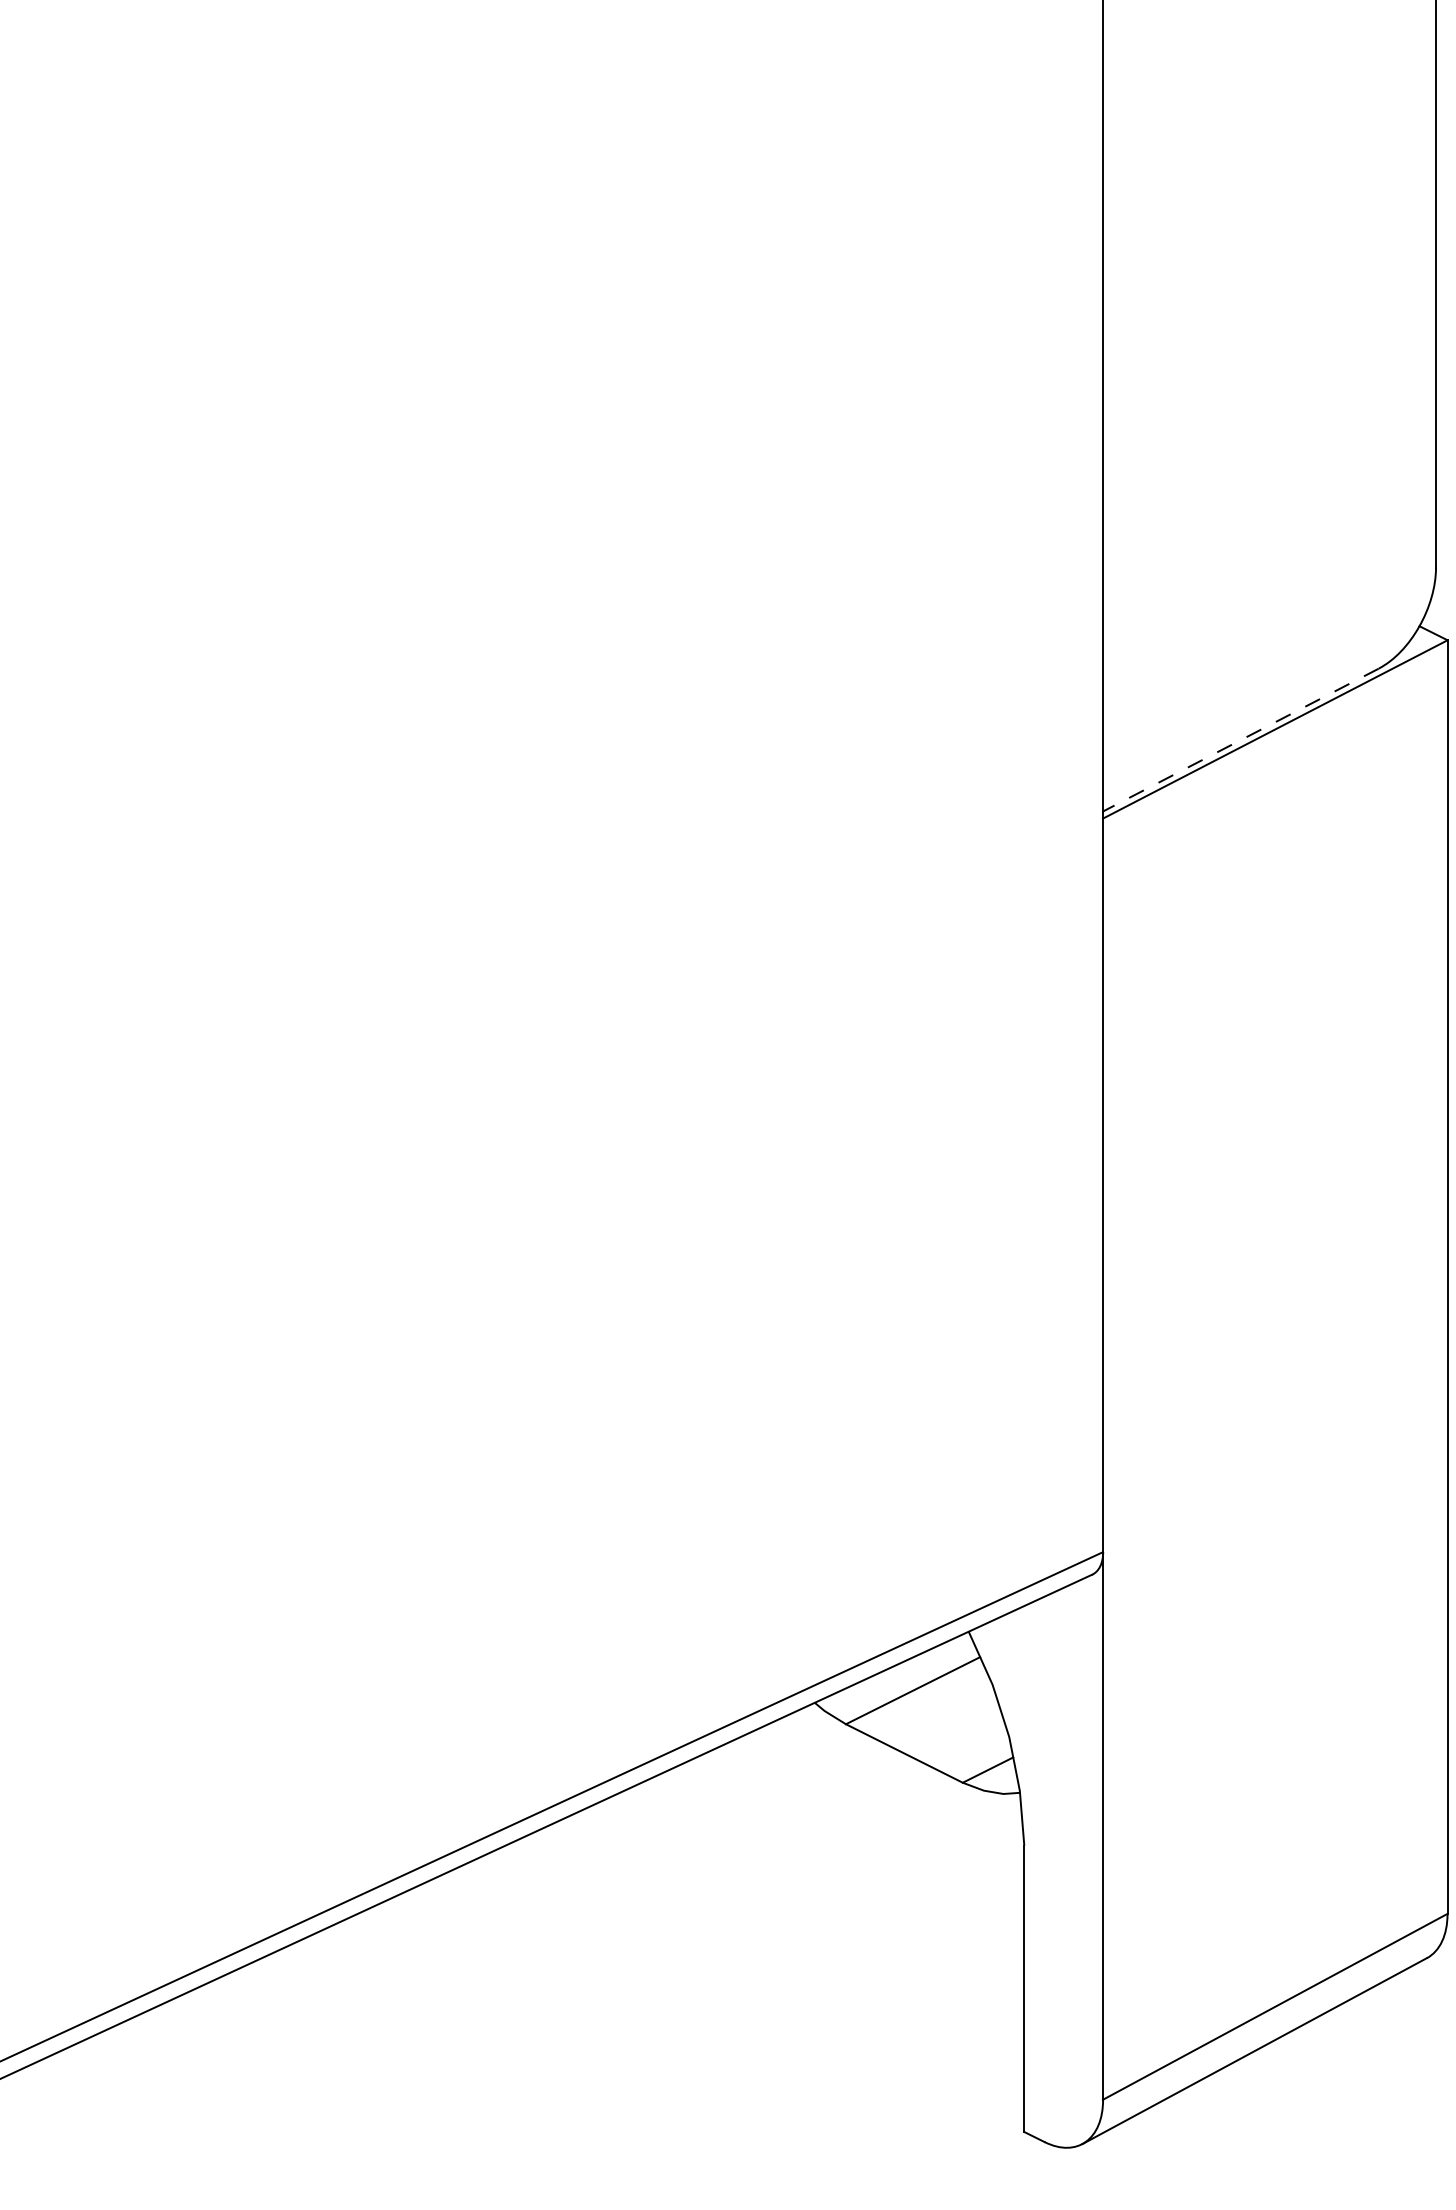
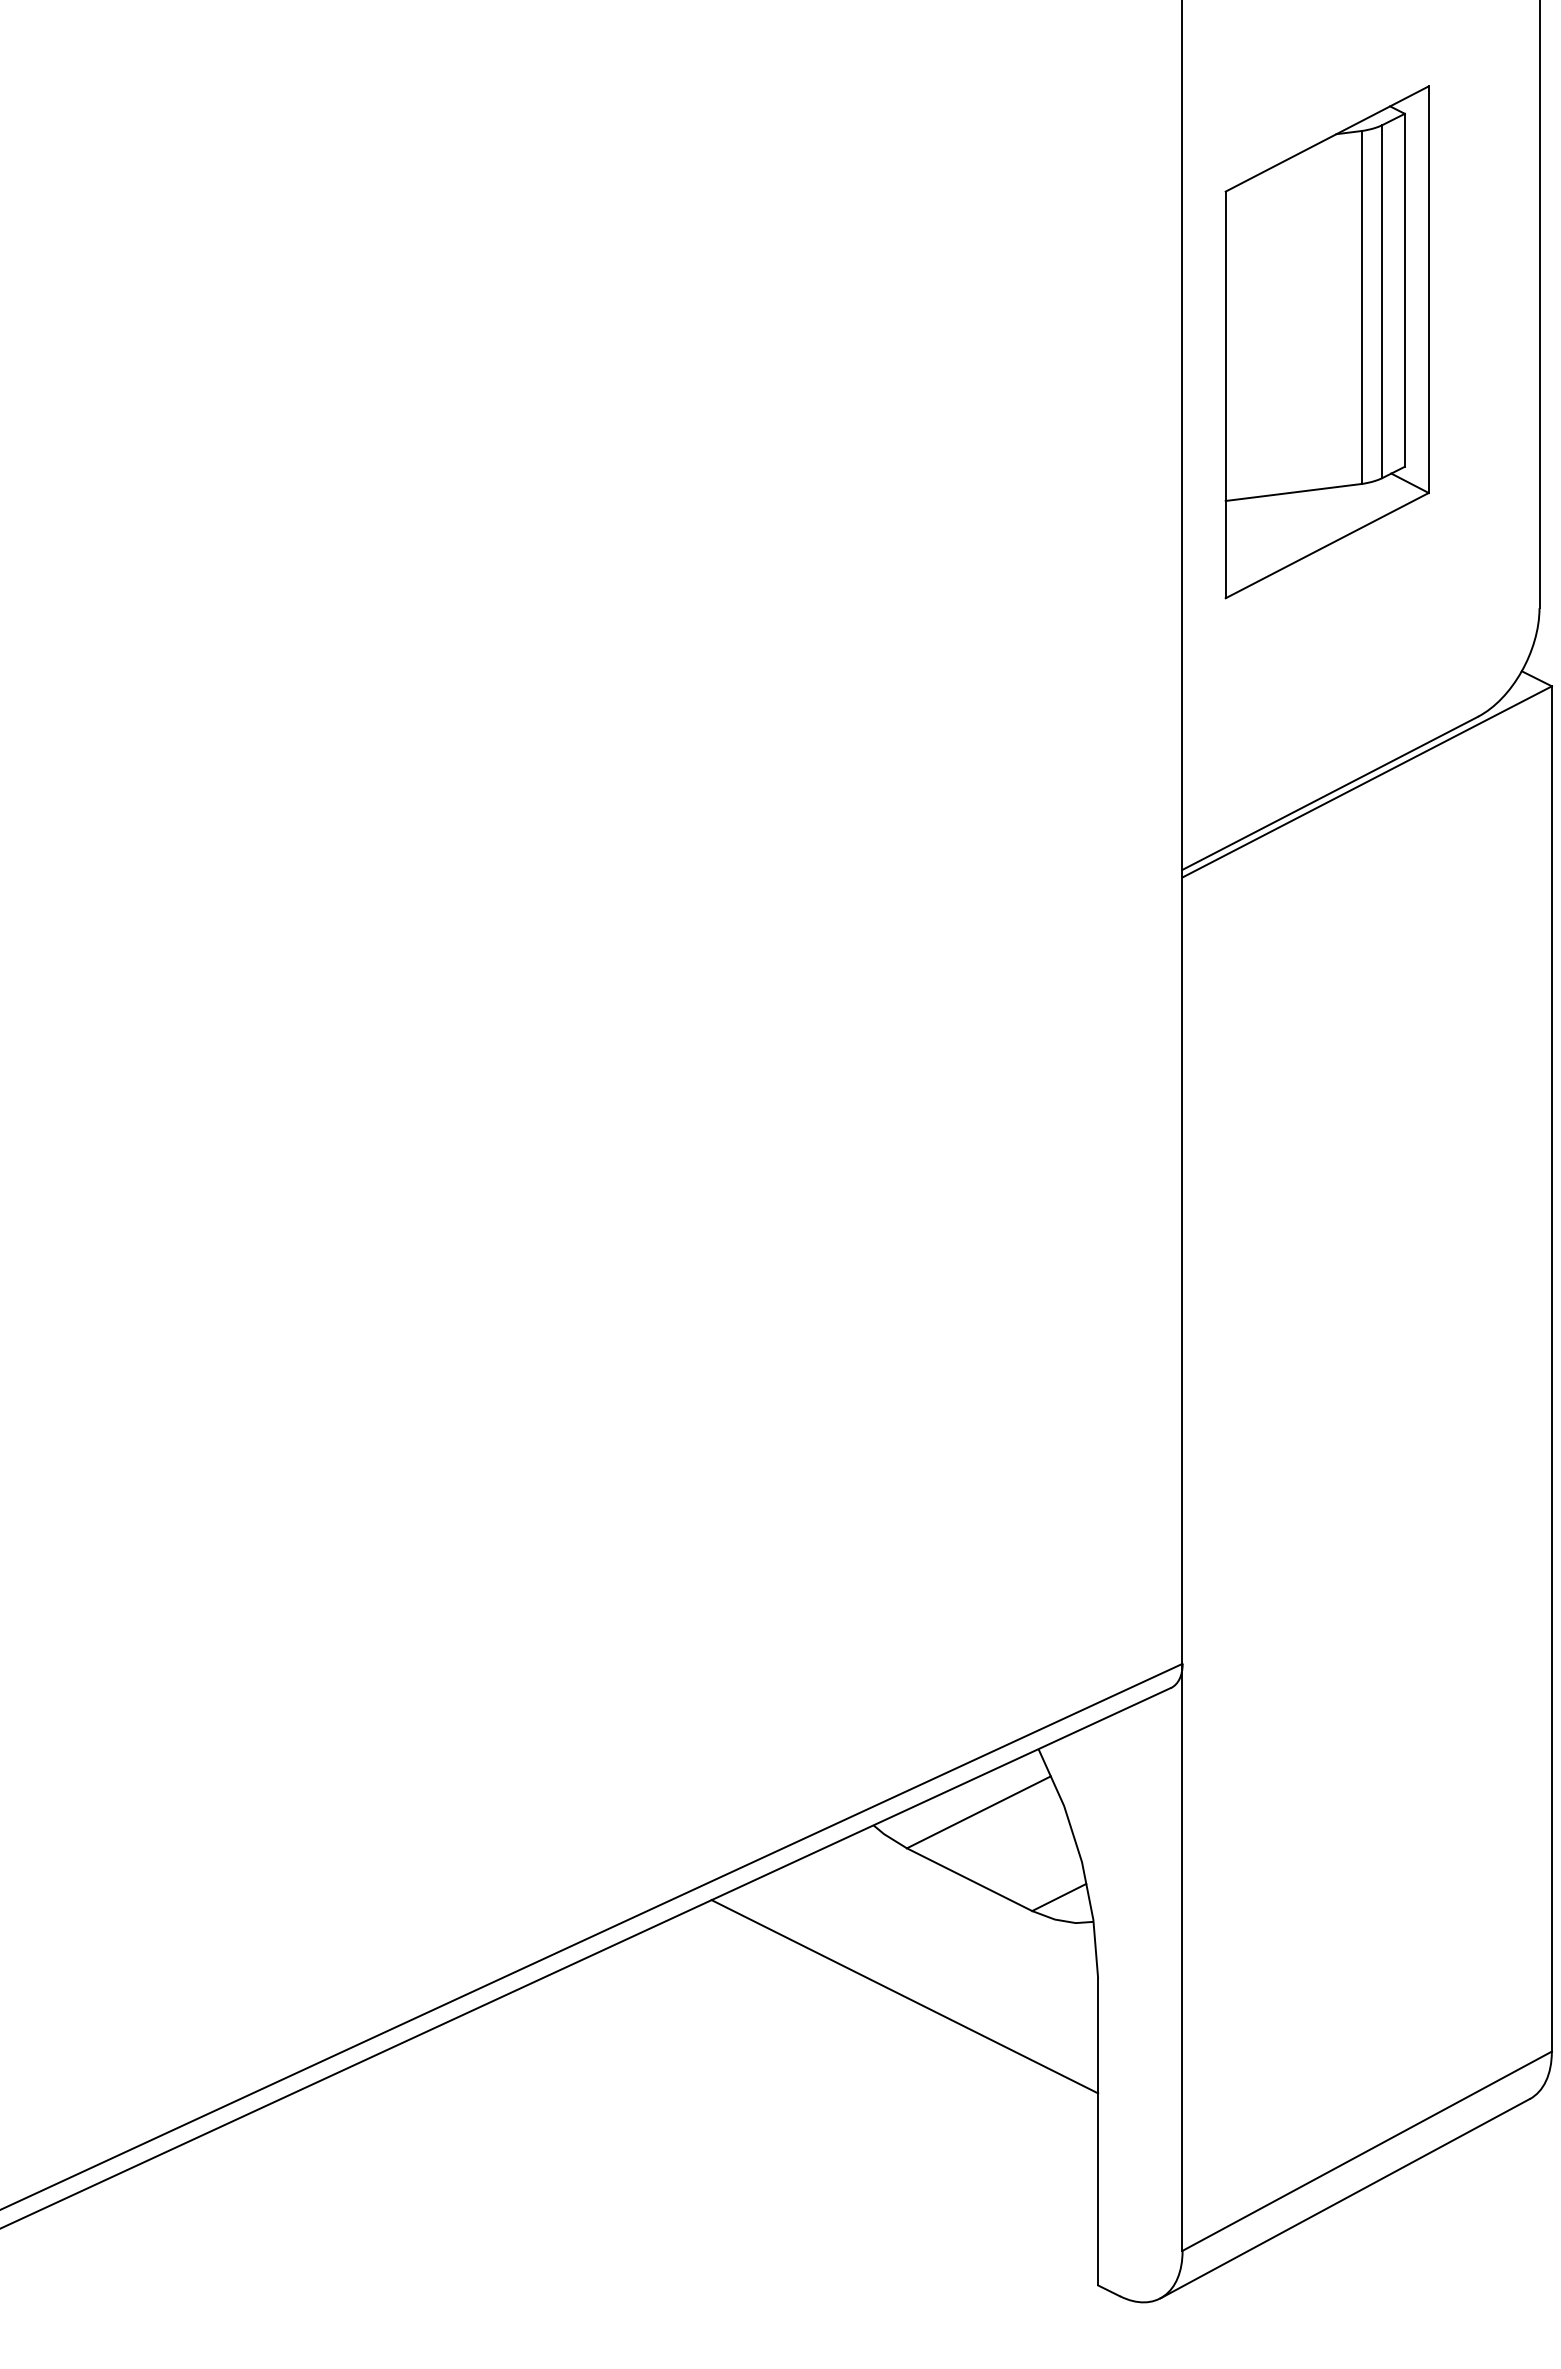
part: (1237, 319) -> (1326, 342), added
line: (1240, 740) -> (1329, 793), dashed -> solid
line: (843, 1862) -> (904, 1996), added

